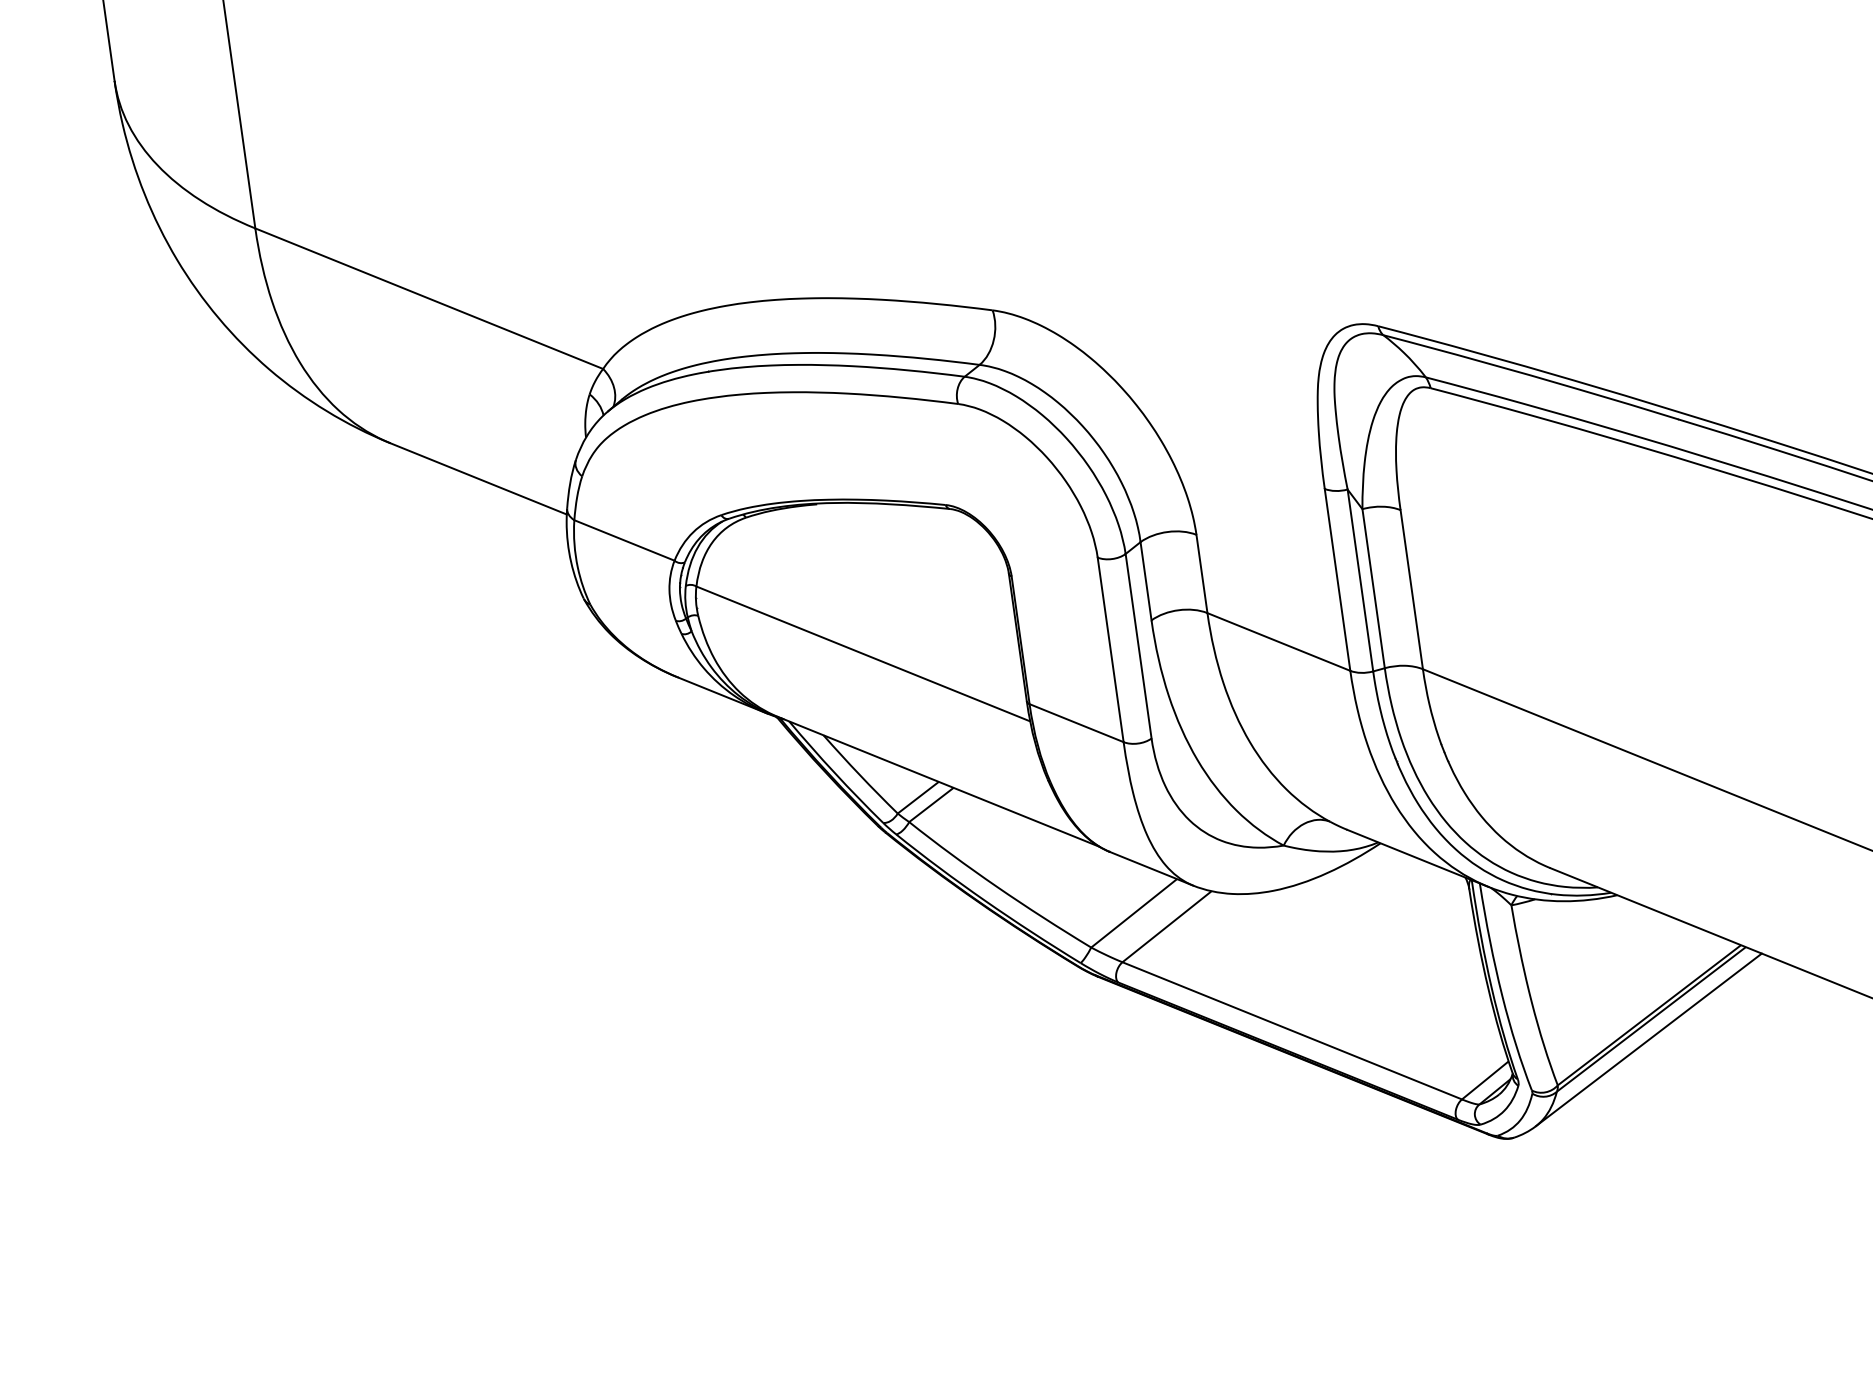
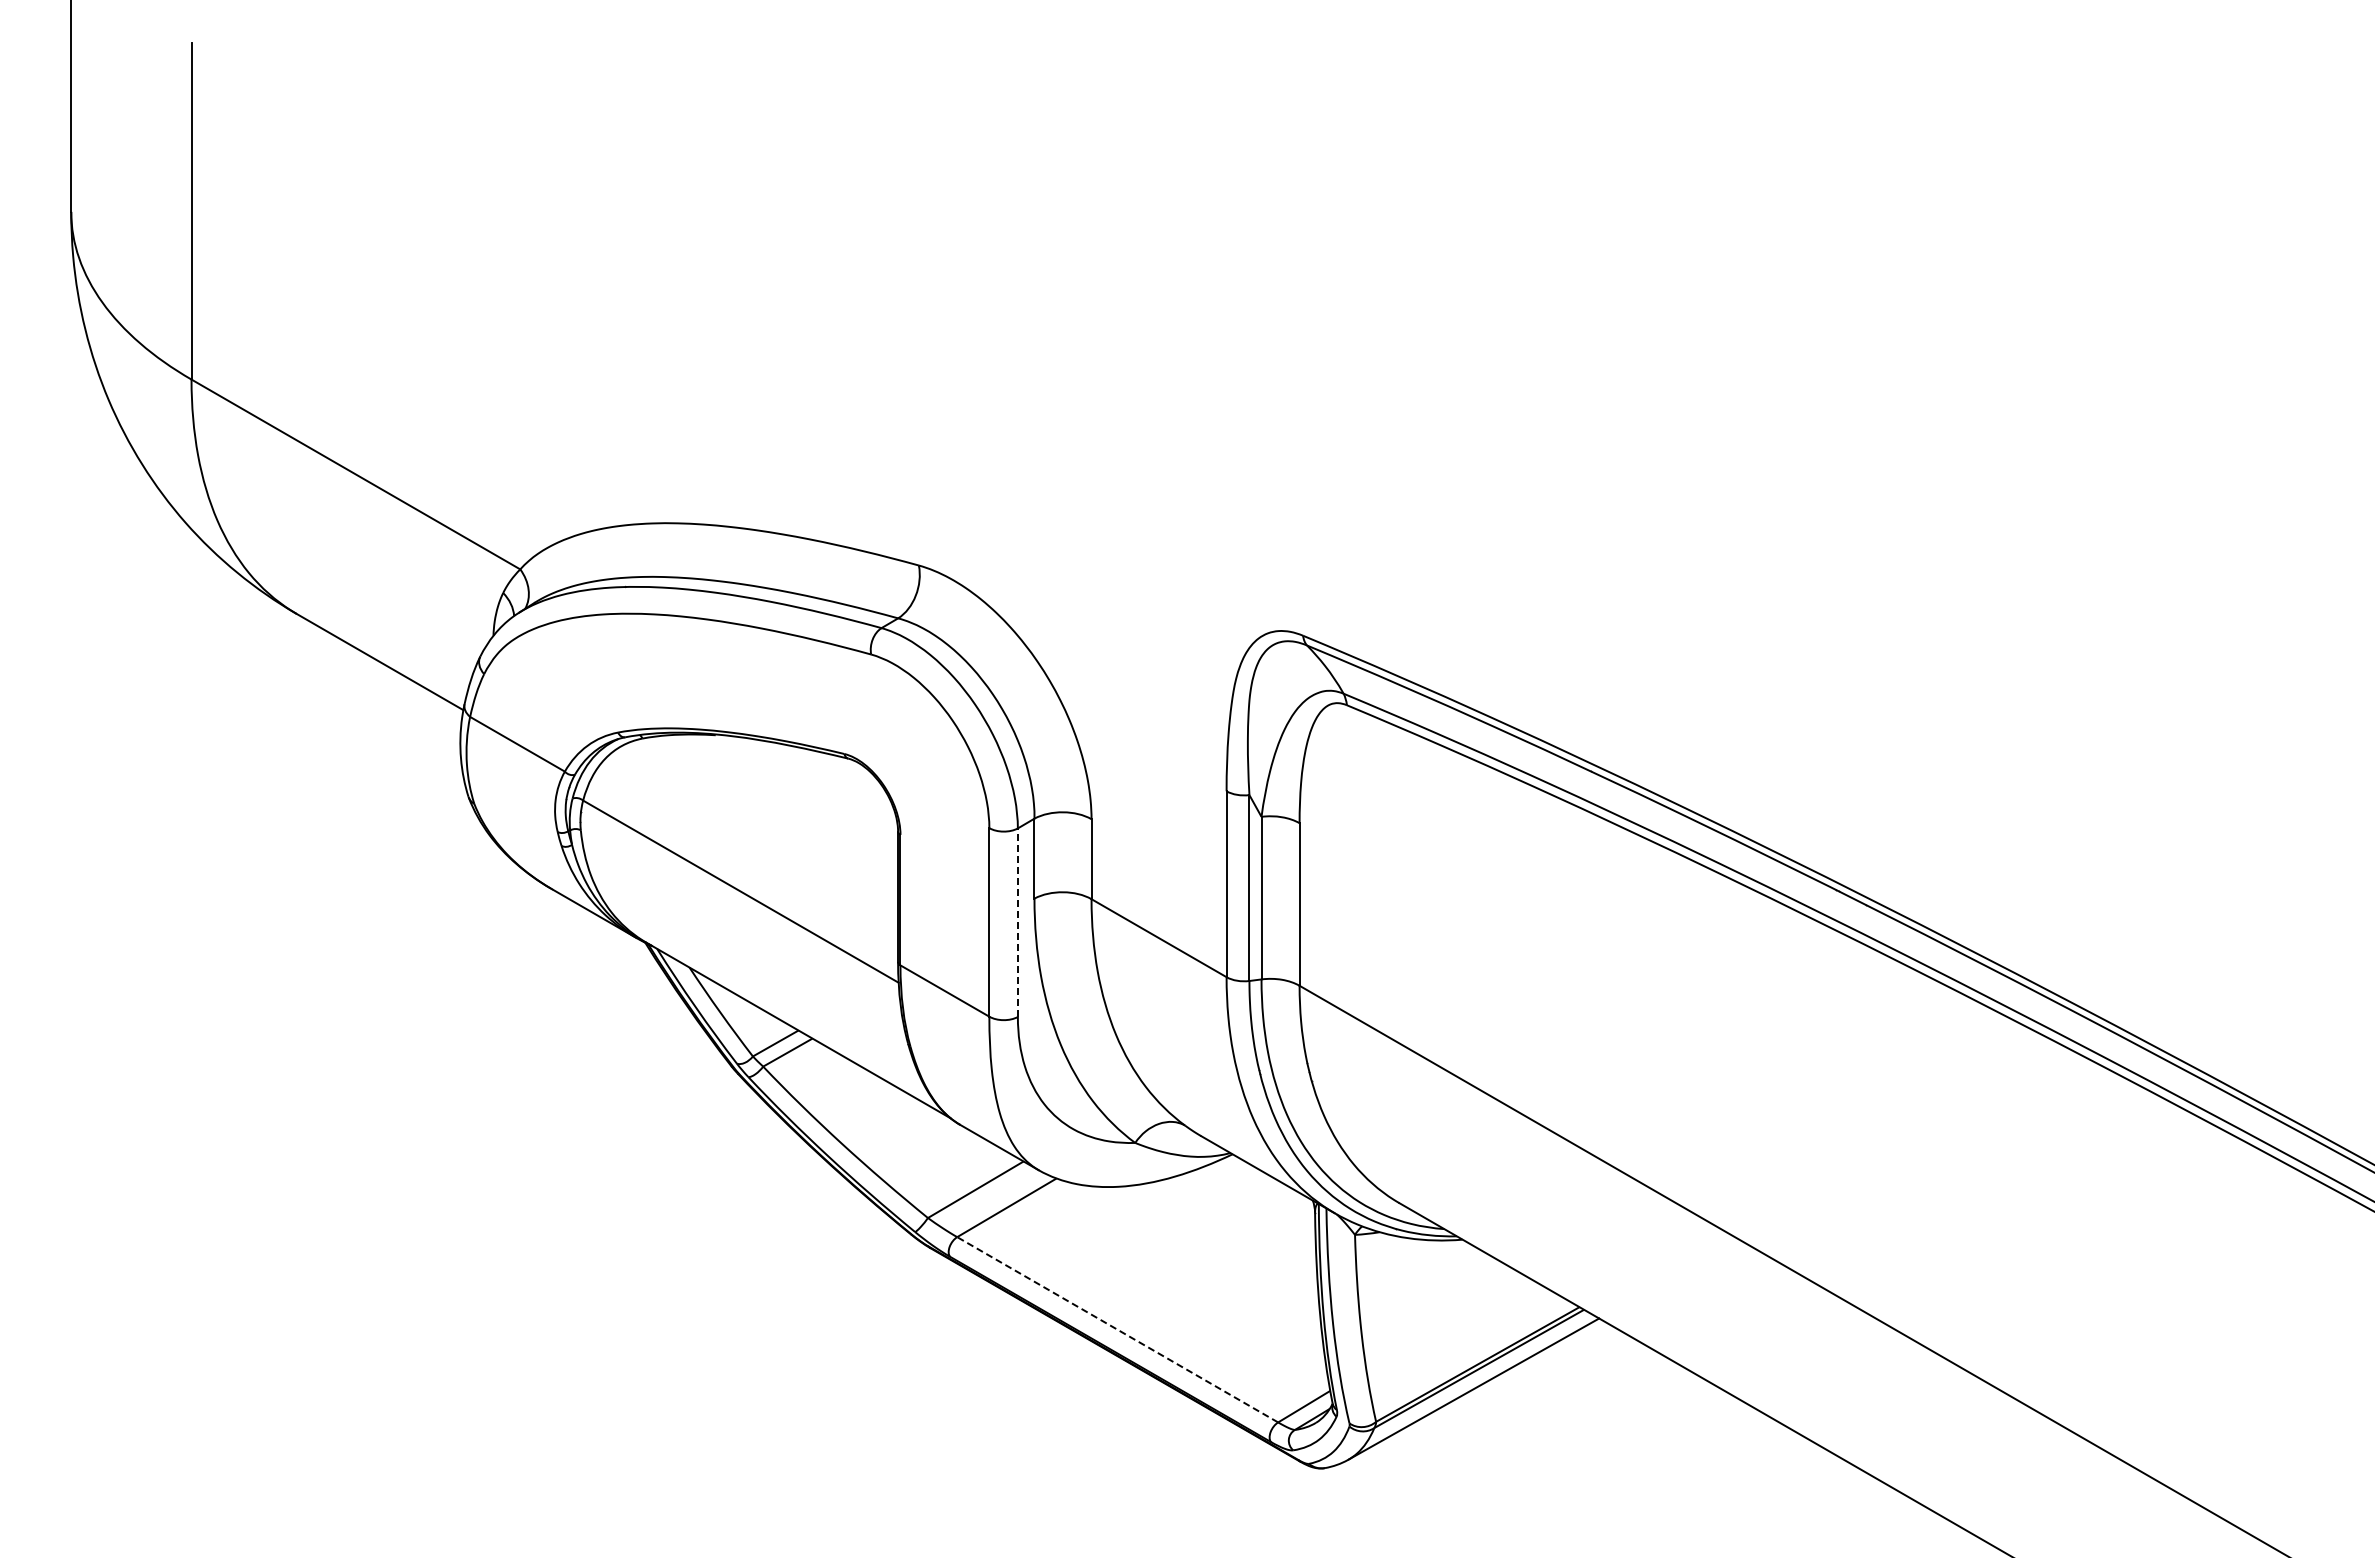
line: (1138, 646) -> (1017, 922), solid -> dashed
line: (1292, 1030) -> (1117, 1329), solid -> dashed

